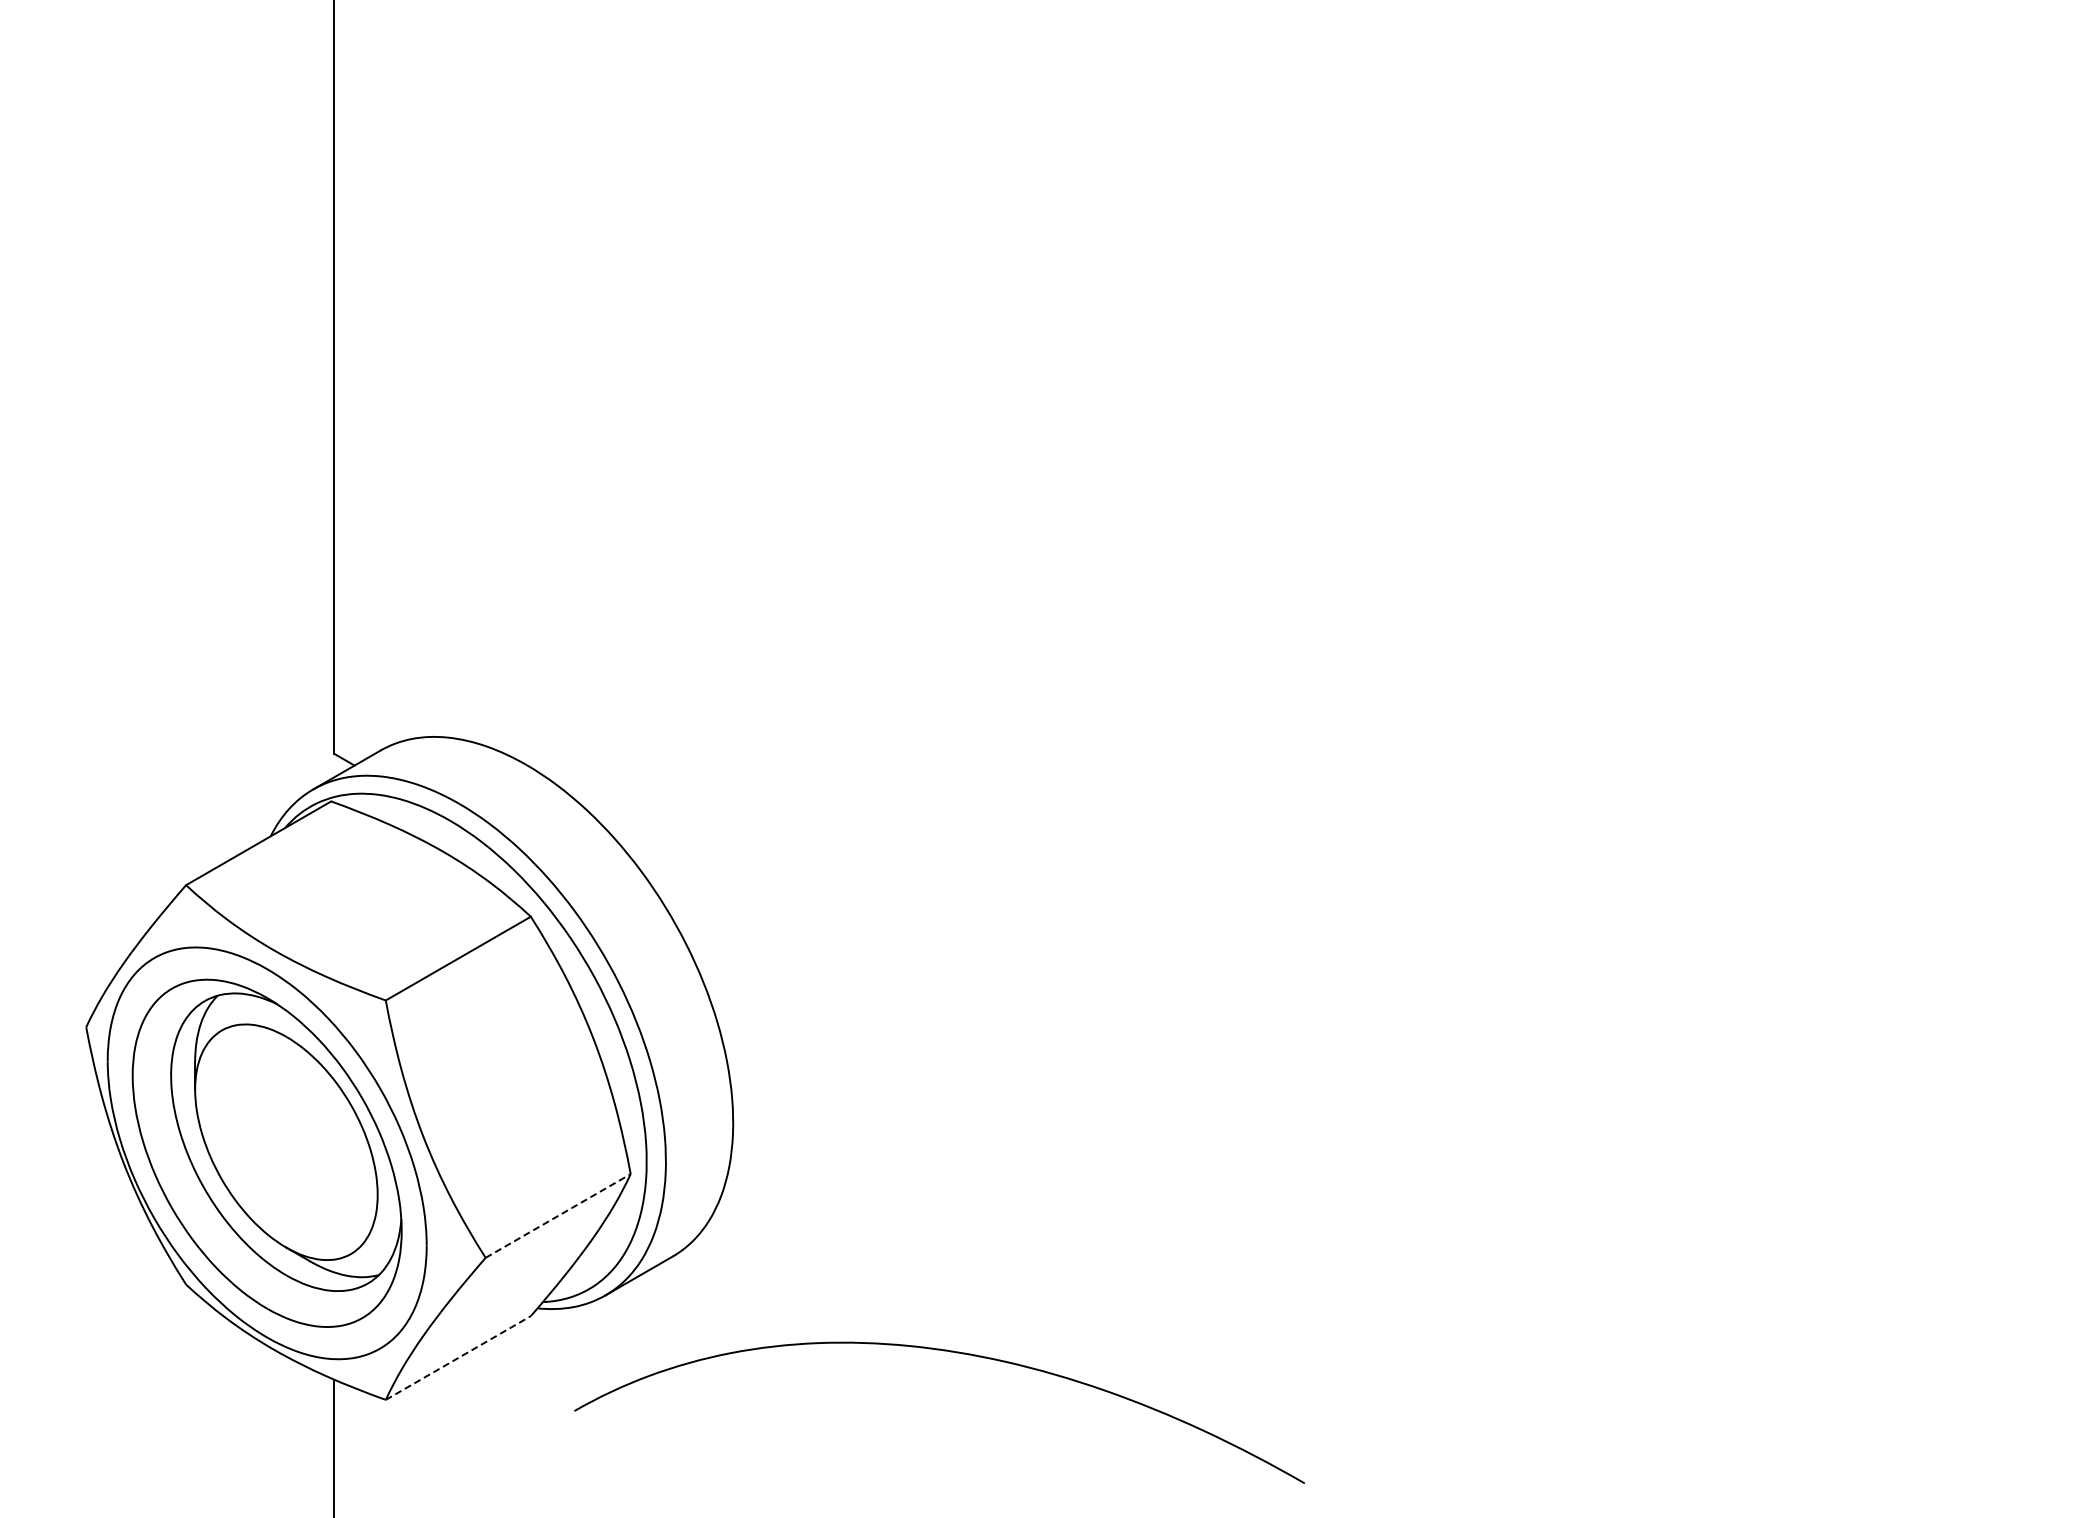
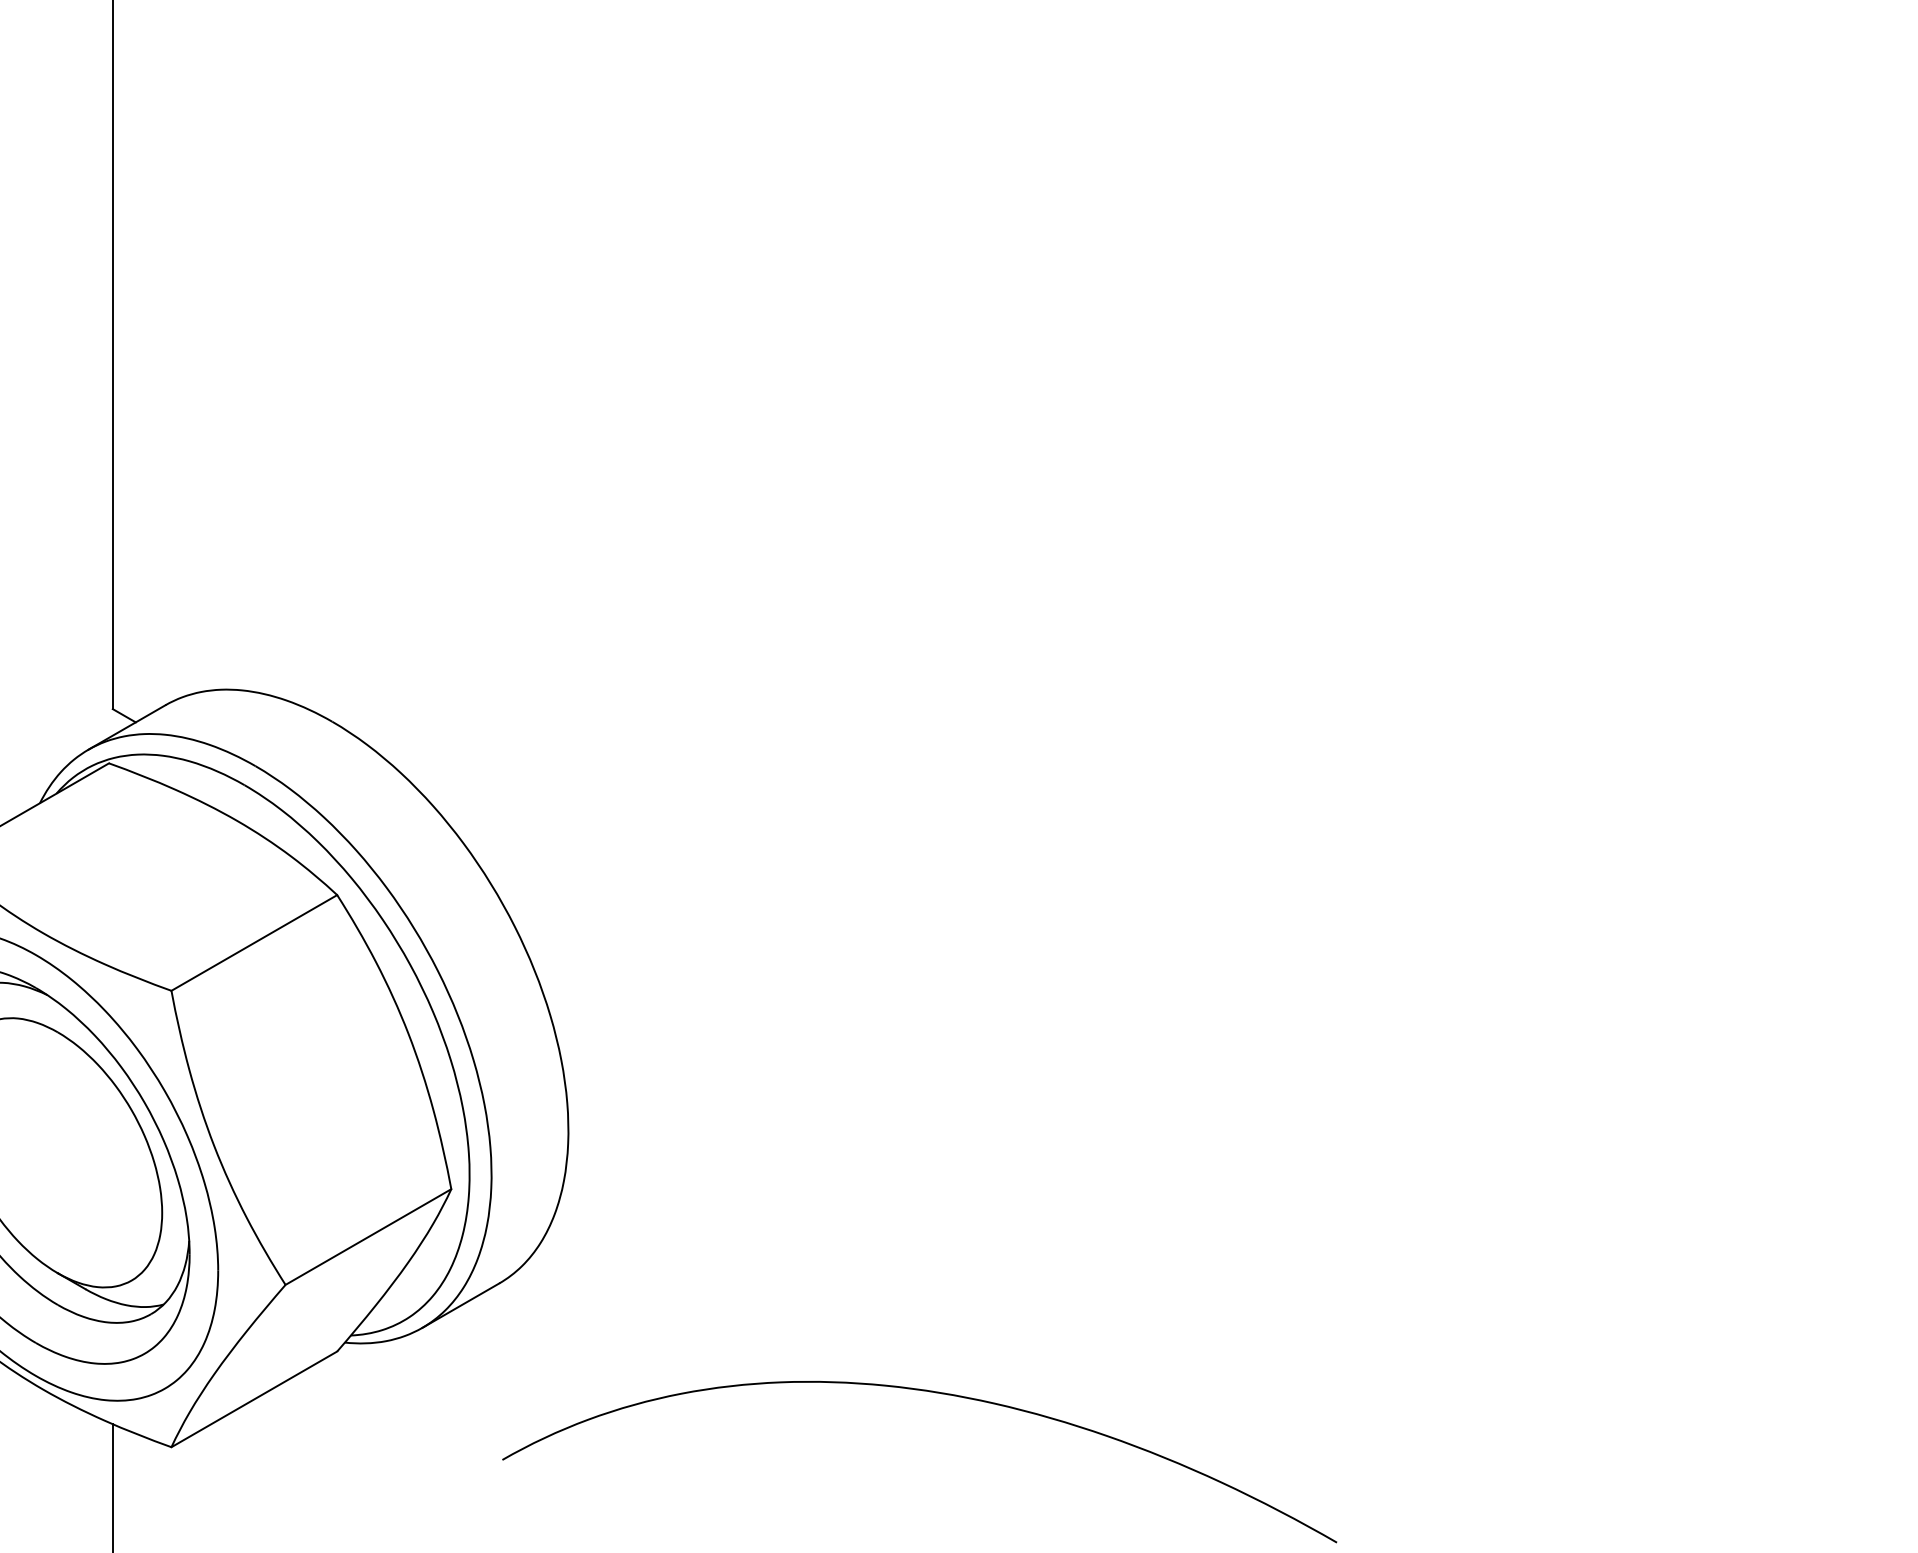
line: (558, 1215) -> (368, 1236), dashed -> solid
curve: (950, 1352) -> (932, 1393), moved
line: (458, 1358) -> (254, 1399), dashed -> solid

